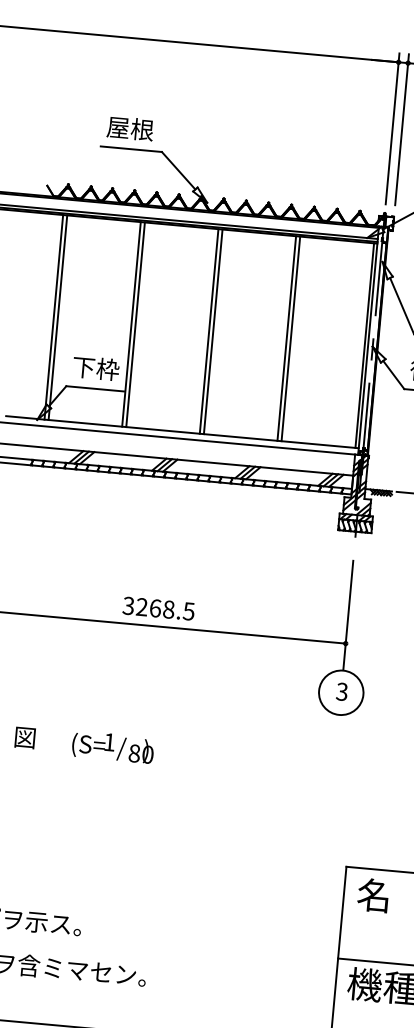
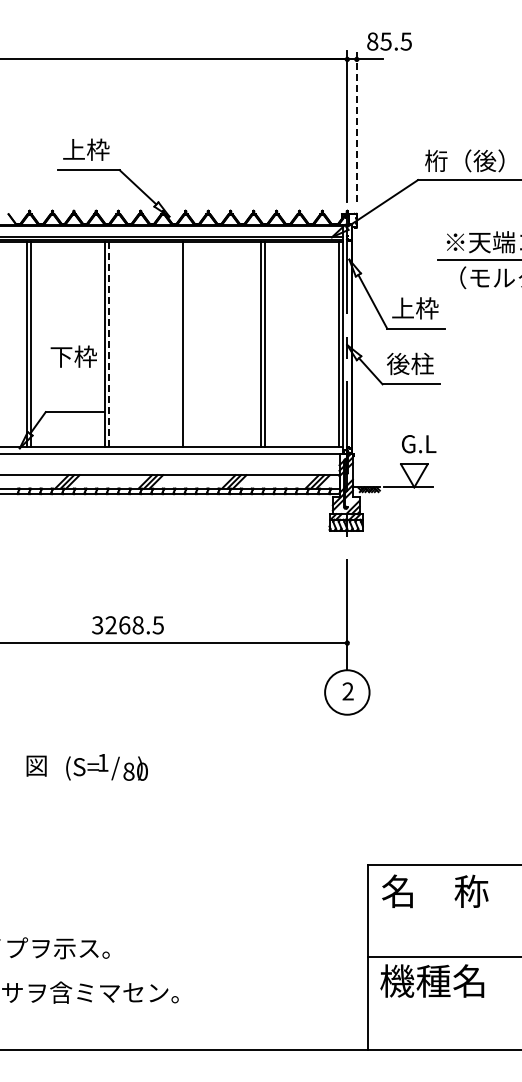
text: (130, 128) -> (86, 149), 屋根 -> 上枠
line: (401, 129) -> (356, 126), solid -> dashed
line: (135, 324) -> (109, 344), solid -> dashed
line: (213, 331) -> (187, 344), removed
text: (95, 368) -> (73, 356), moved
text: (158, 608) -> (127, 625), moved
text: (341, 691) -> (347, 691), 3 -> 2
text: (112, 747) -> (106, 767), moved

